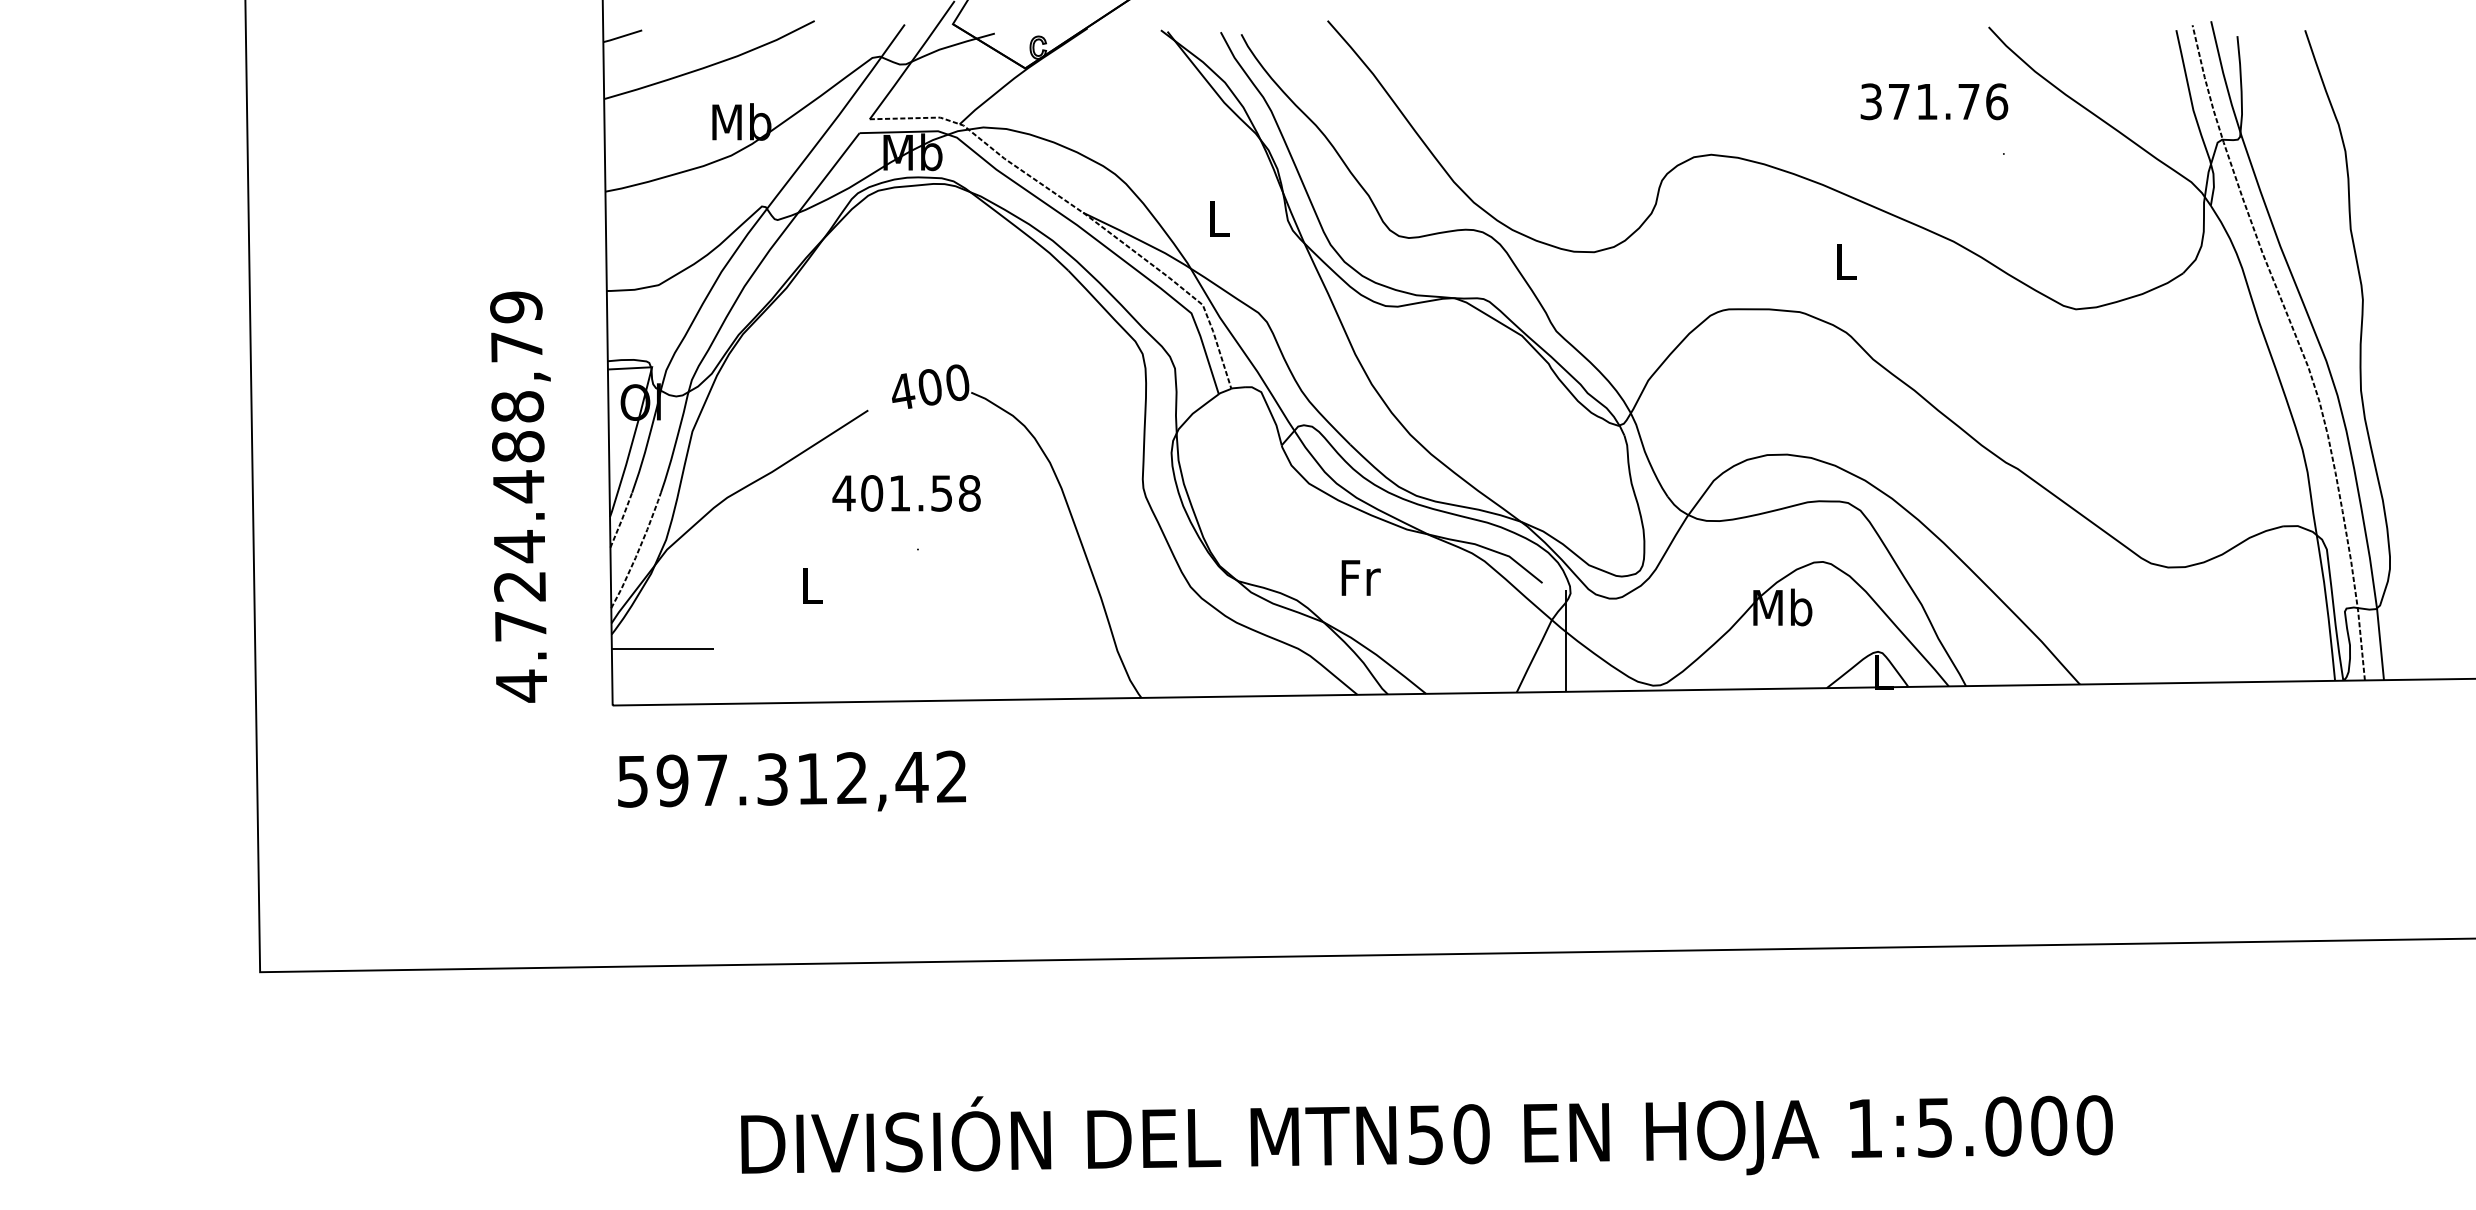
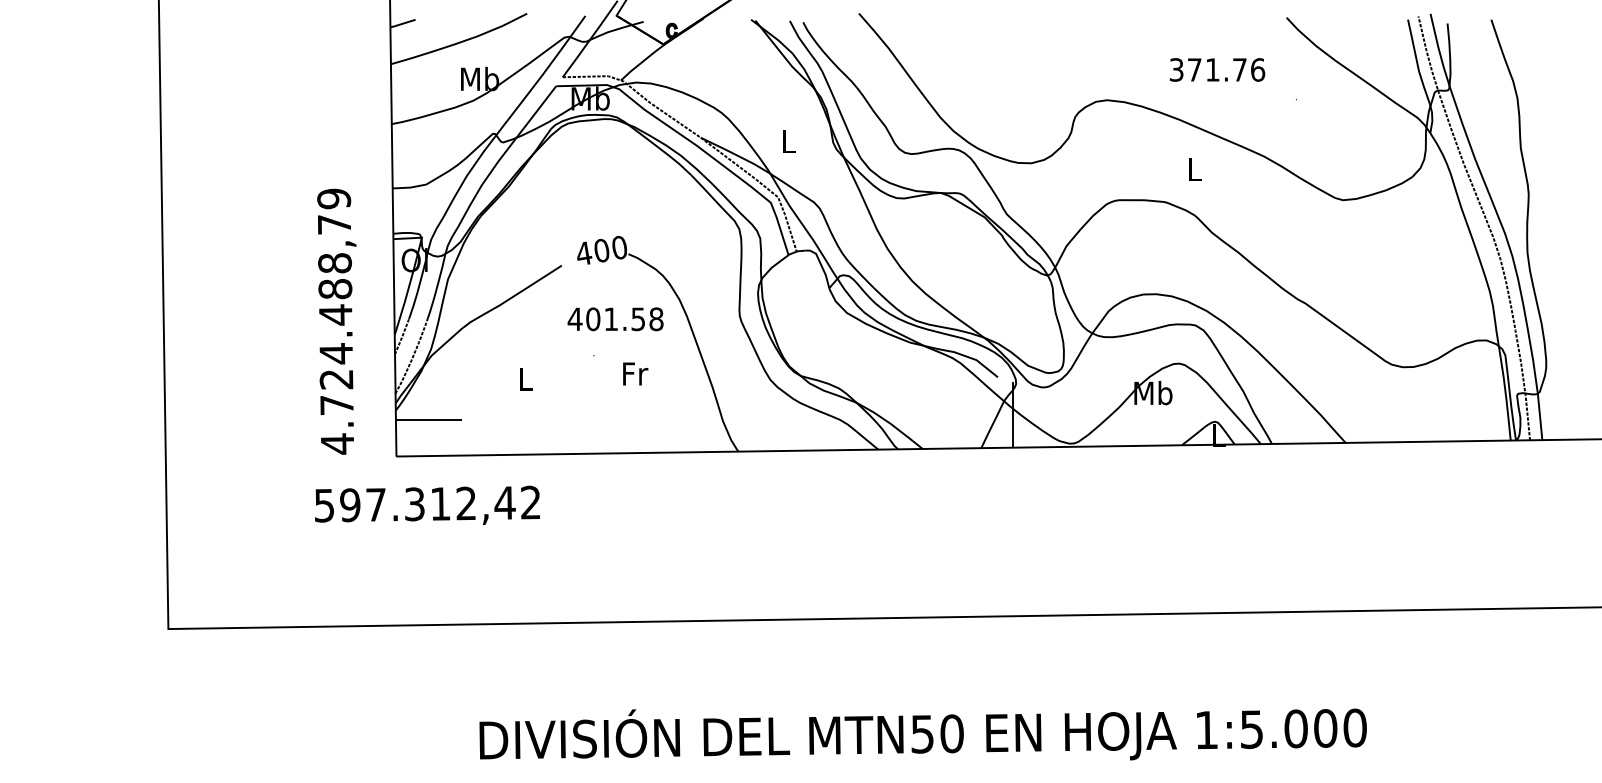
text: (1934, 101) -> (1217, 69), moved
text: (906, 493) -> (615, 319), moved
text: (1360, 577) -> (635, 373), moved
text: (792, 779) -> (427, 504), moved

